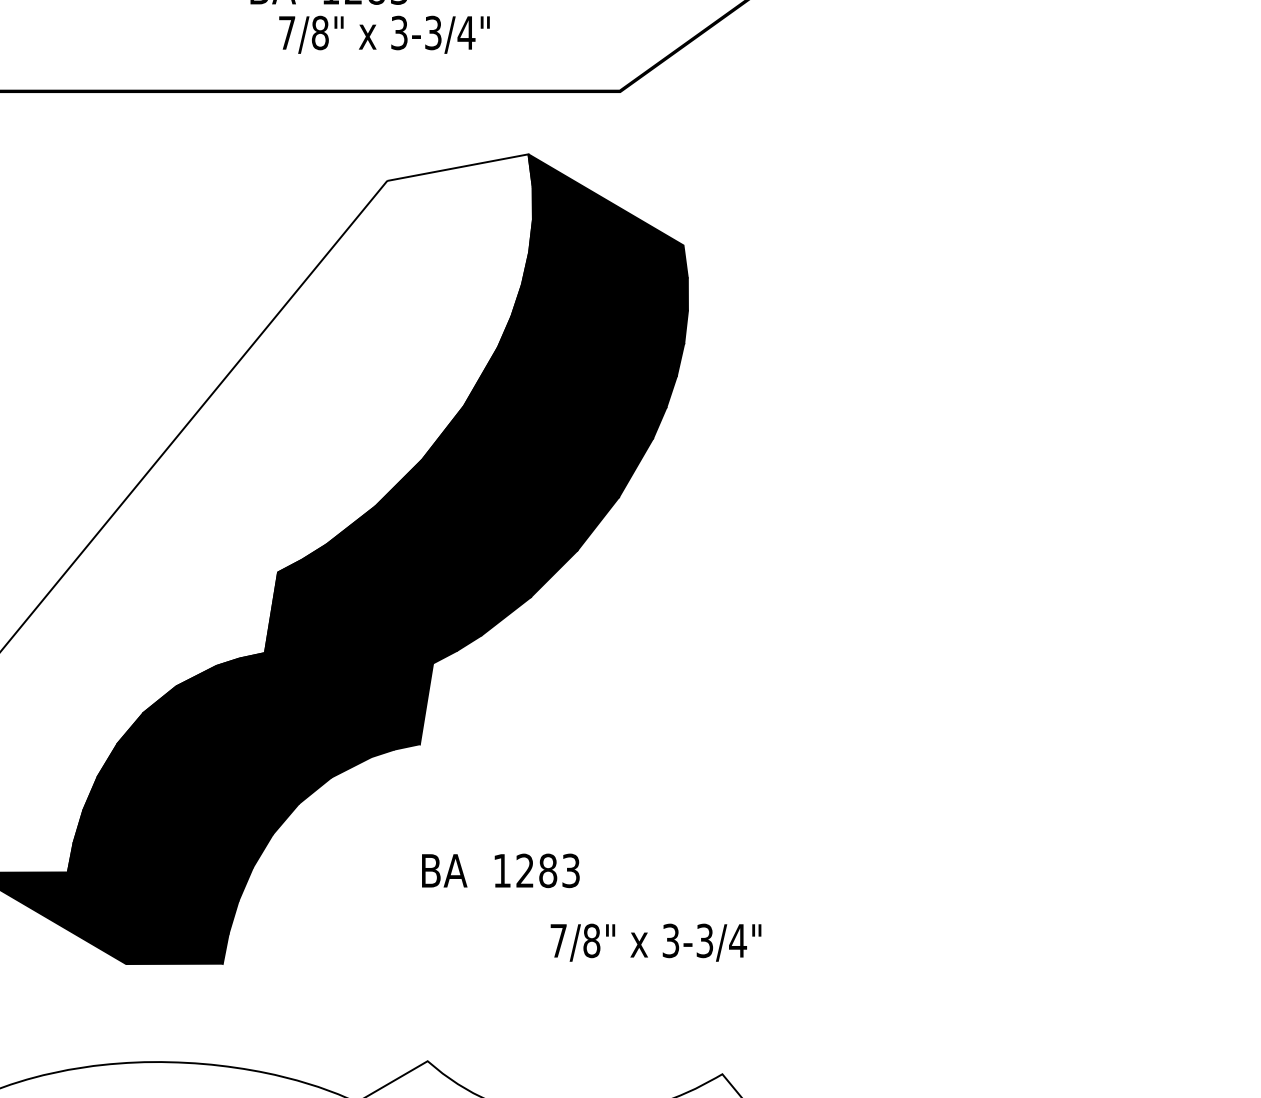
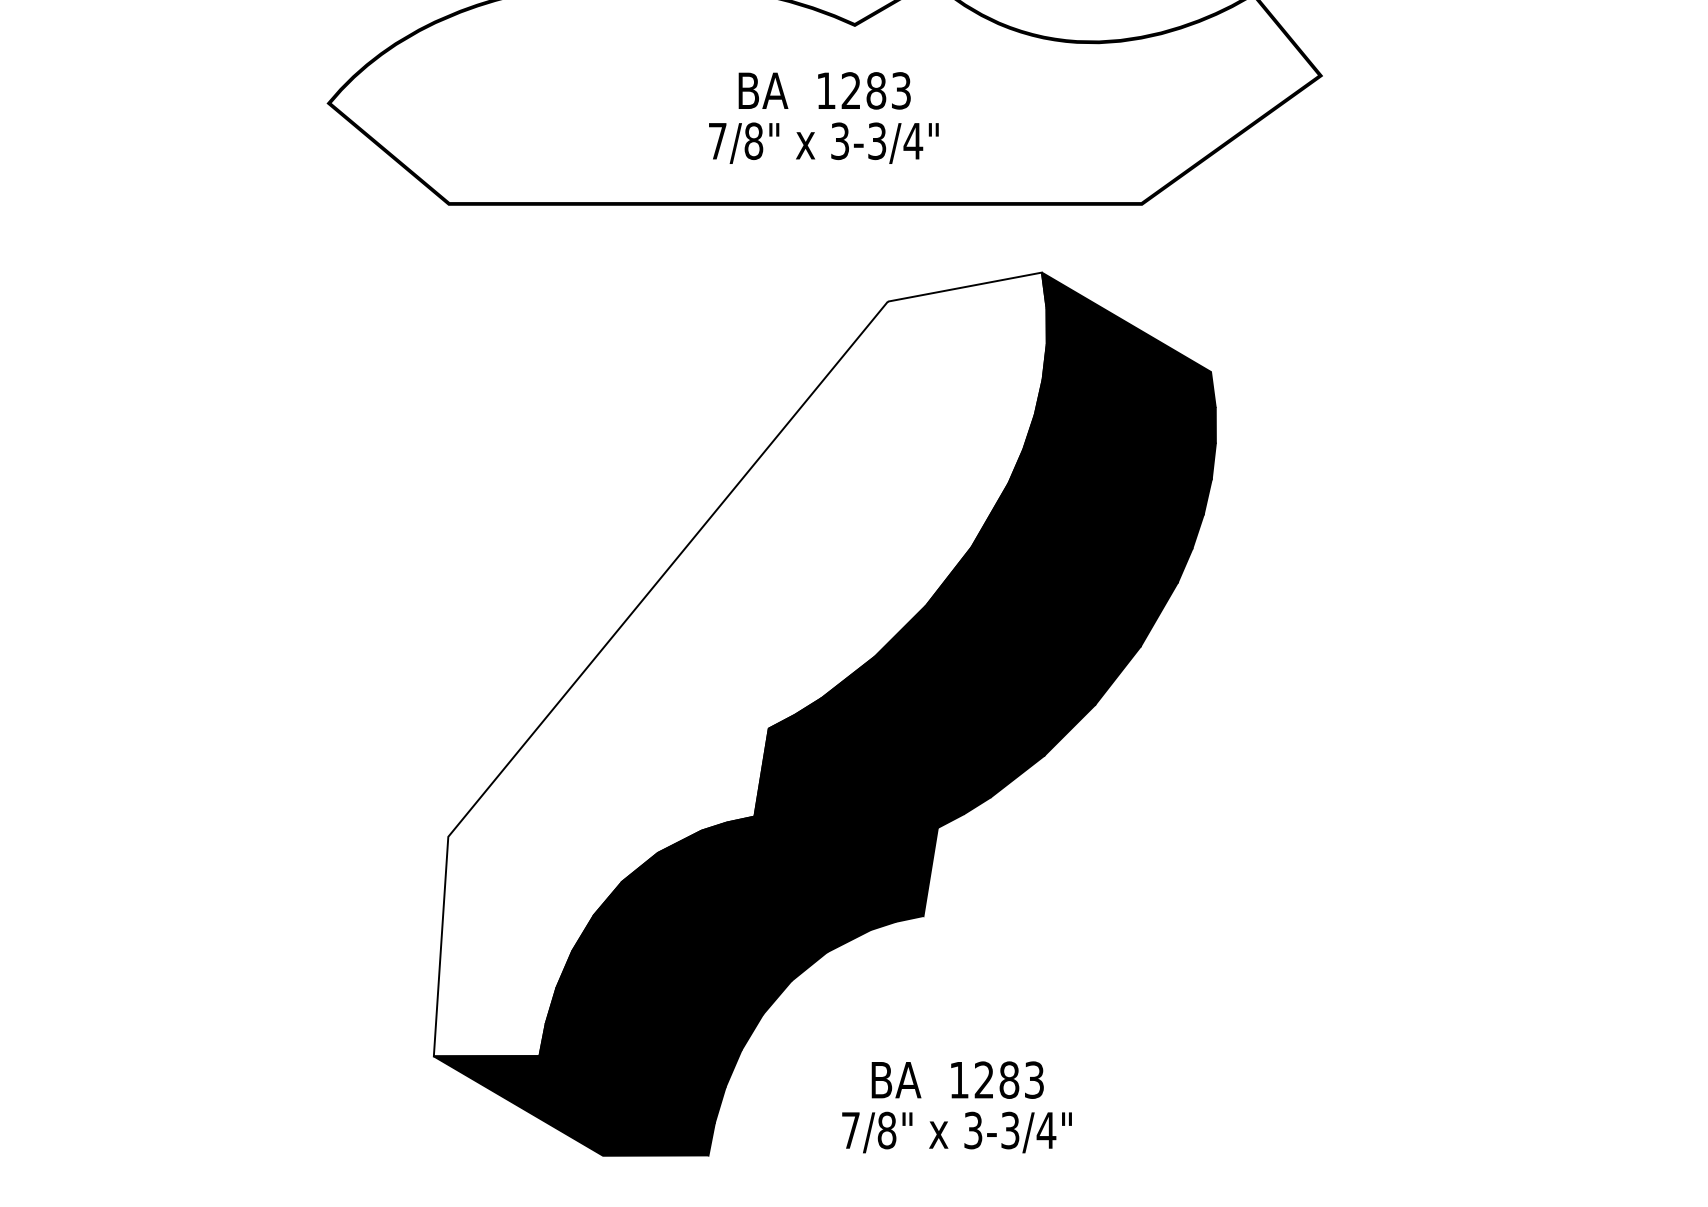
text: (384, 34) -> (823, 142), moved
text: (500, 870) -> (957, 1079), moved
text: (655, 942) -> (956, 1132), moved

